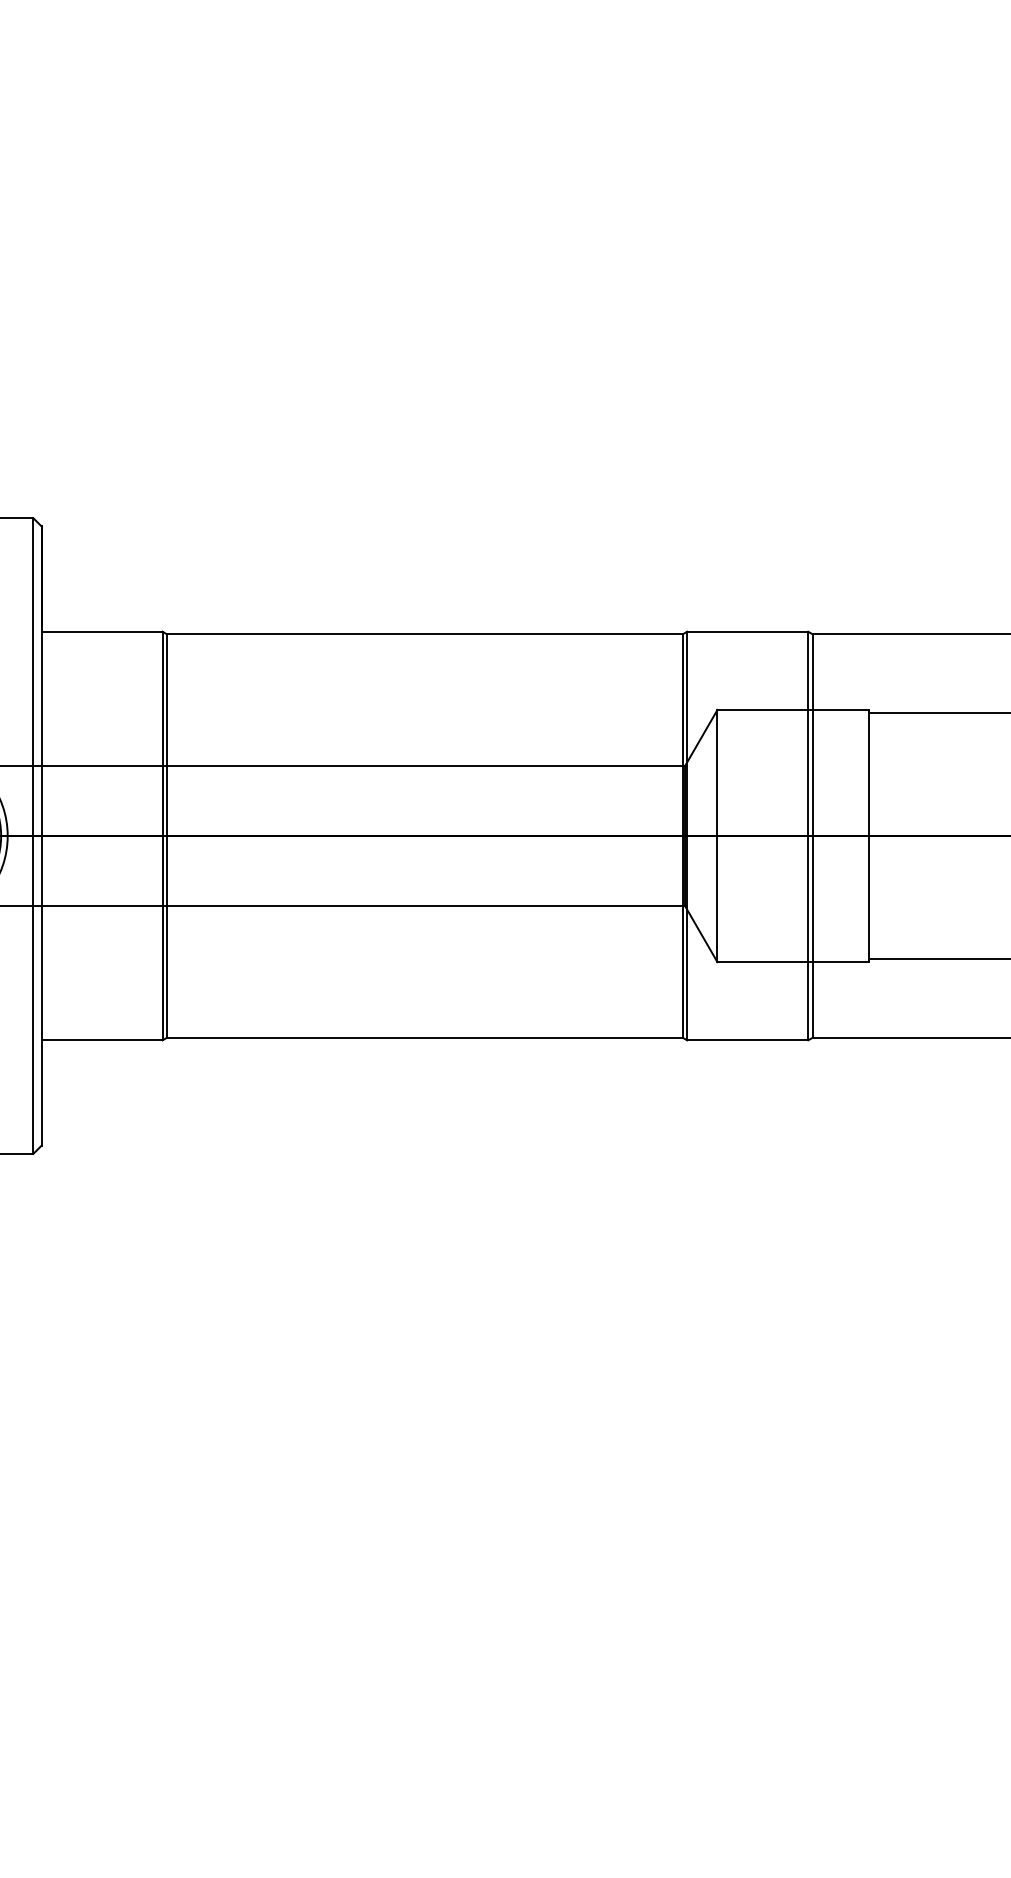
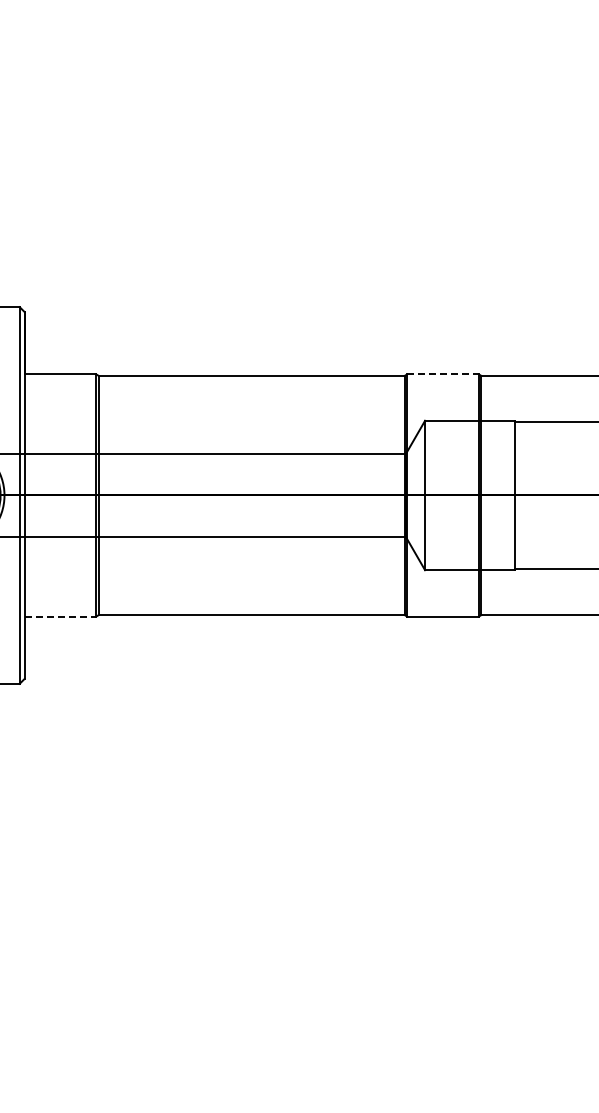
line: (748, 631) -> (443, 374), solid -> dashed
line: (102, 1040) -> (60, 616), solid -> dashed

